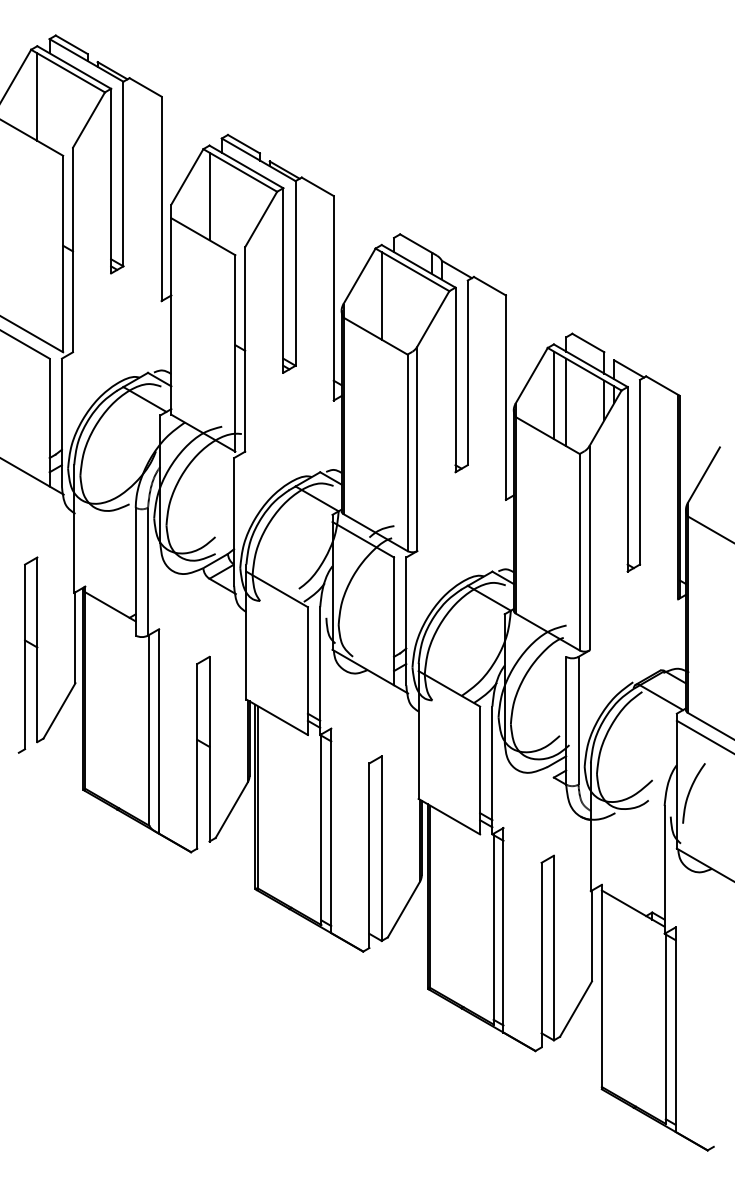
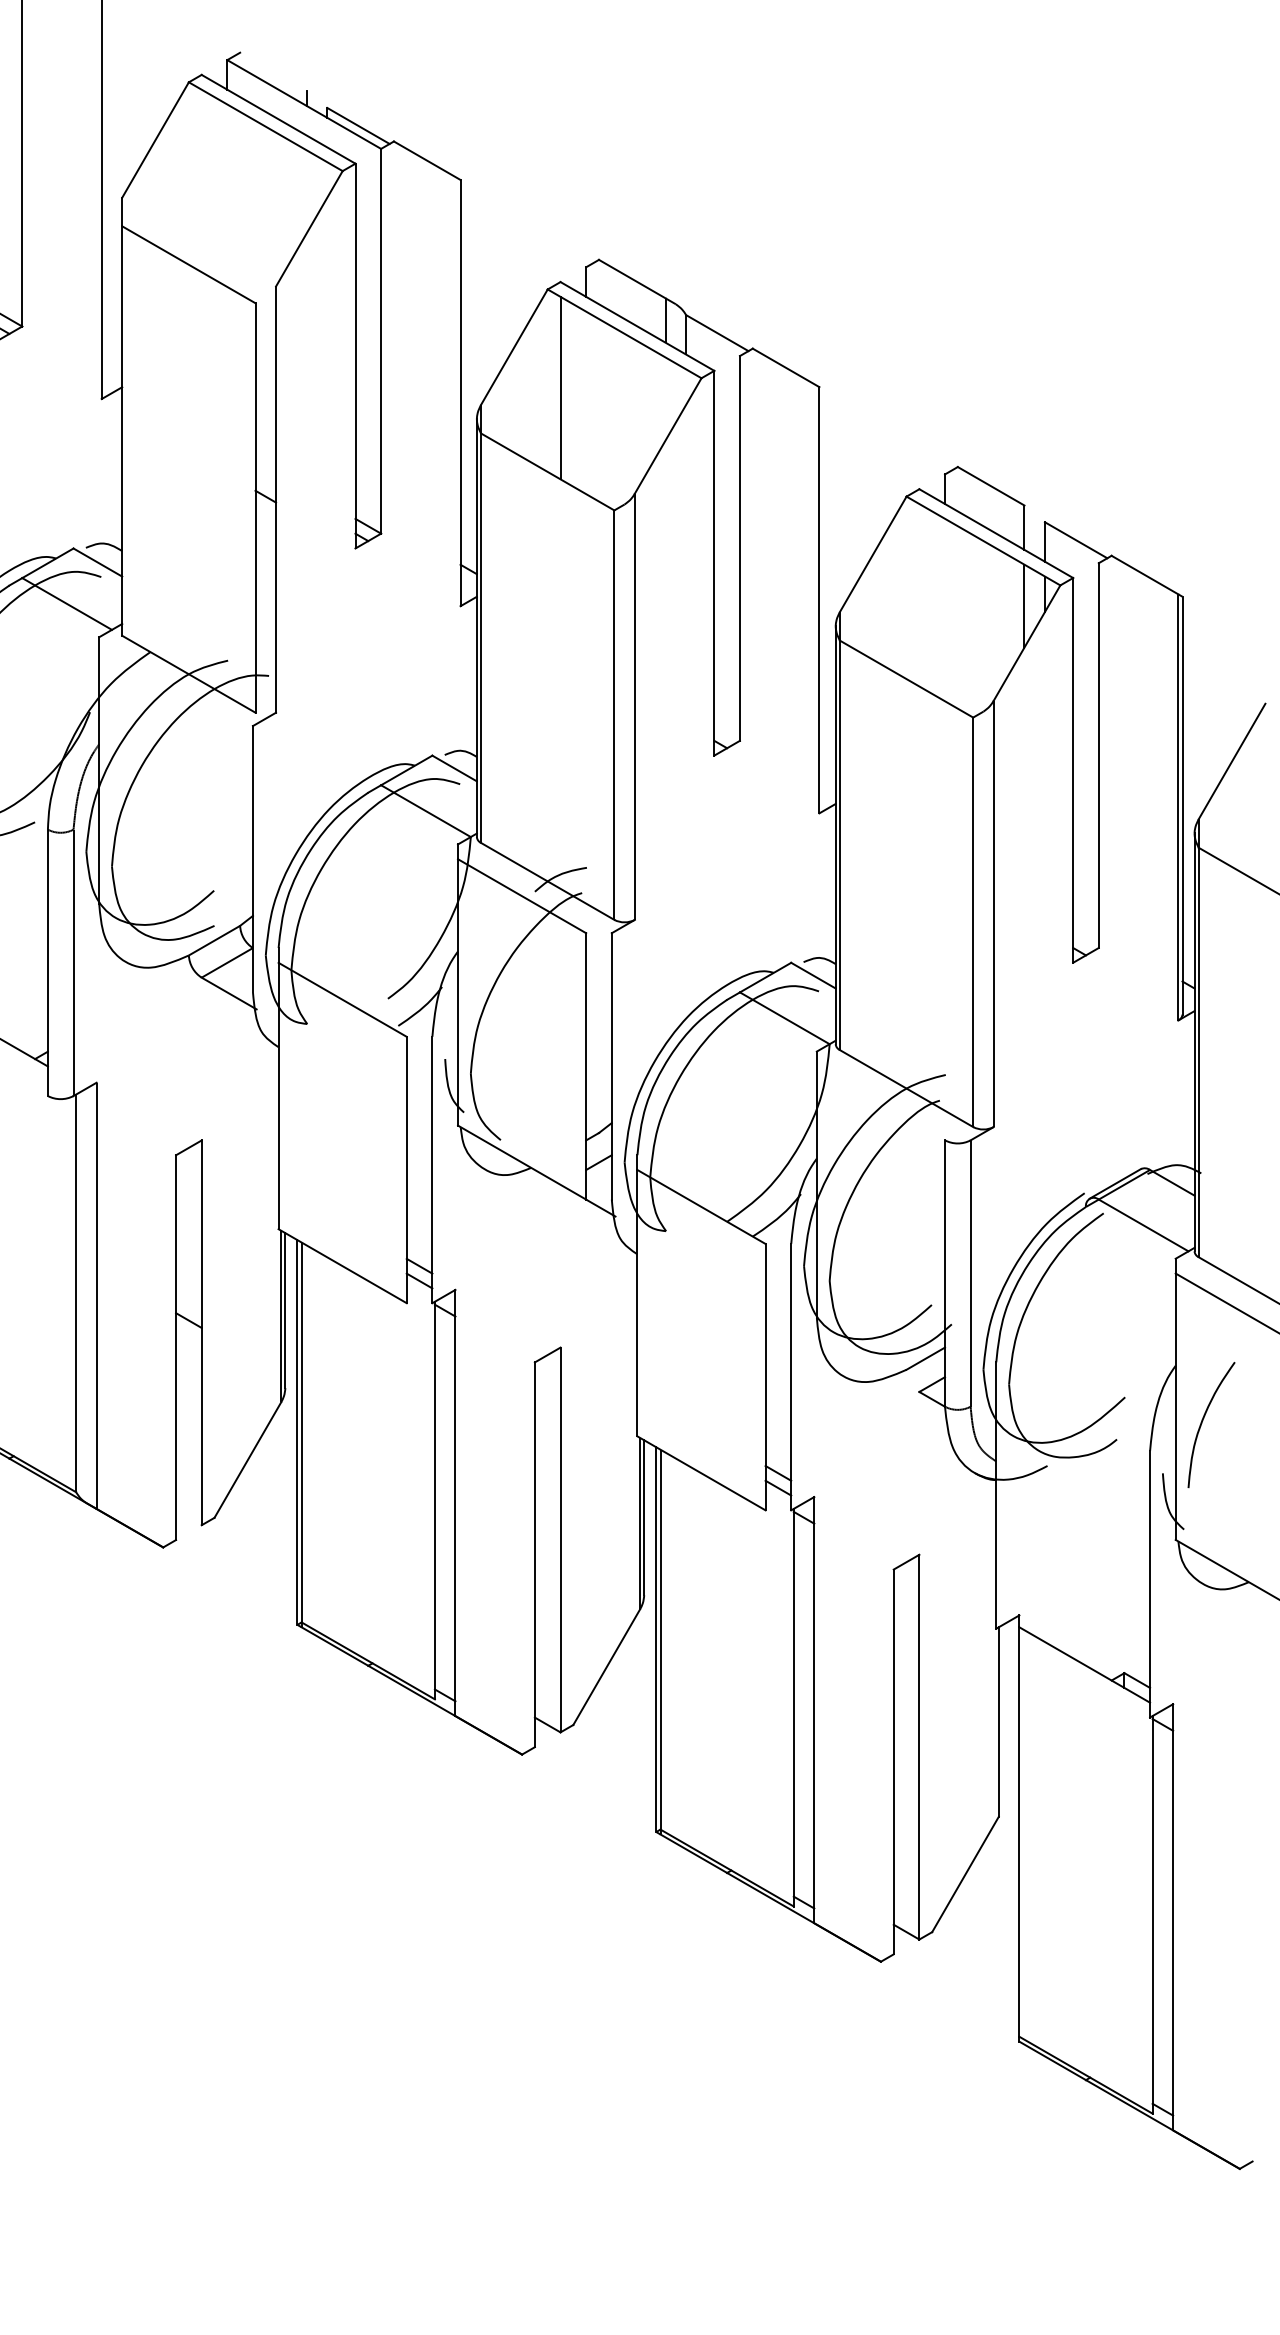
line: (243, 143) -> (272, 70), removed
line: (209, 196) -> (201, 180), removed
line: (553, 395) -> (918, 595), removed
line: (566, 402) -> (945, 610), removed

